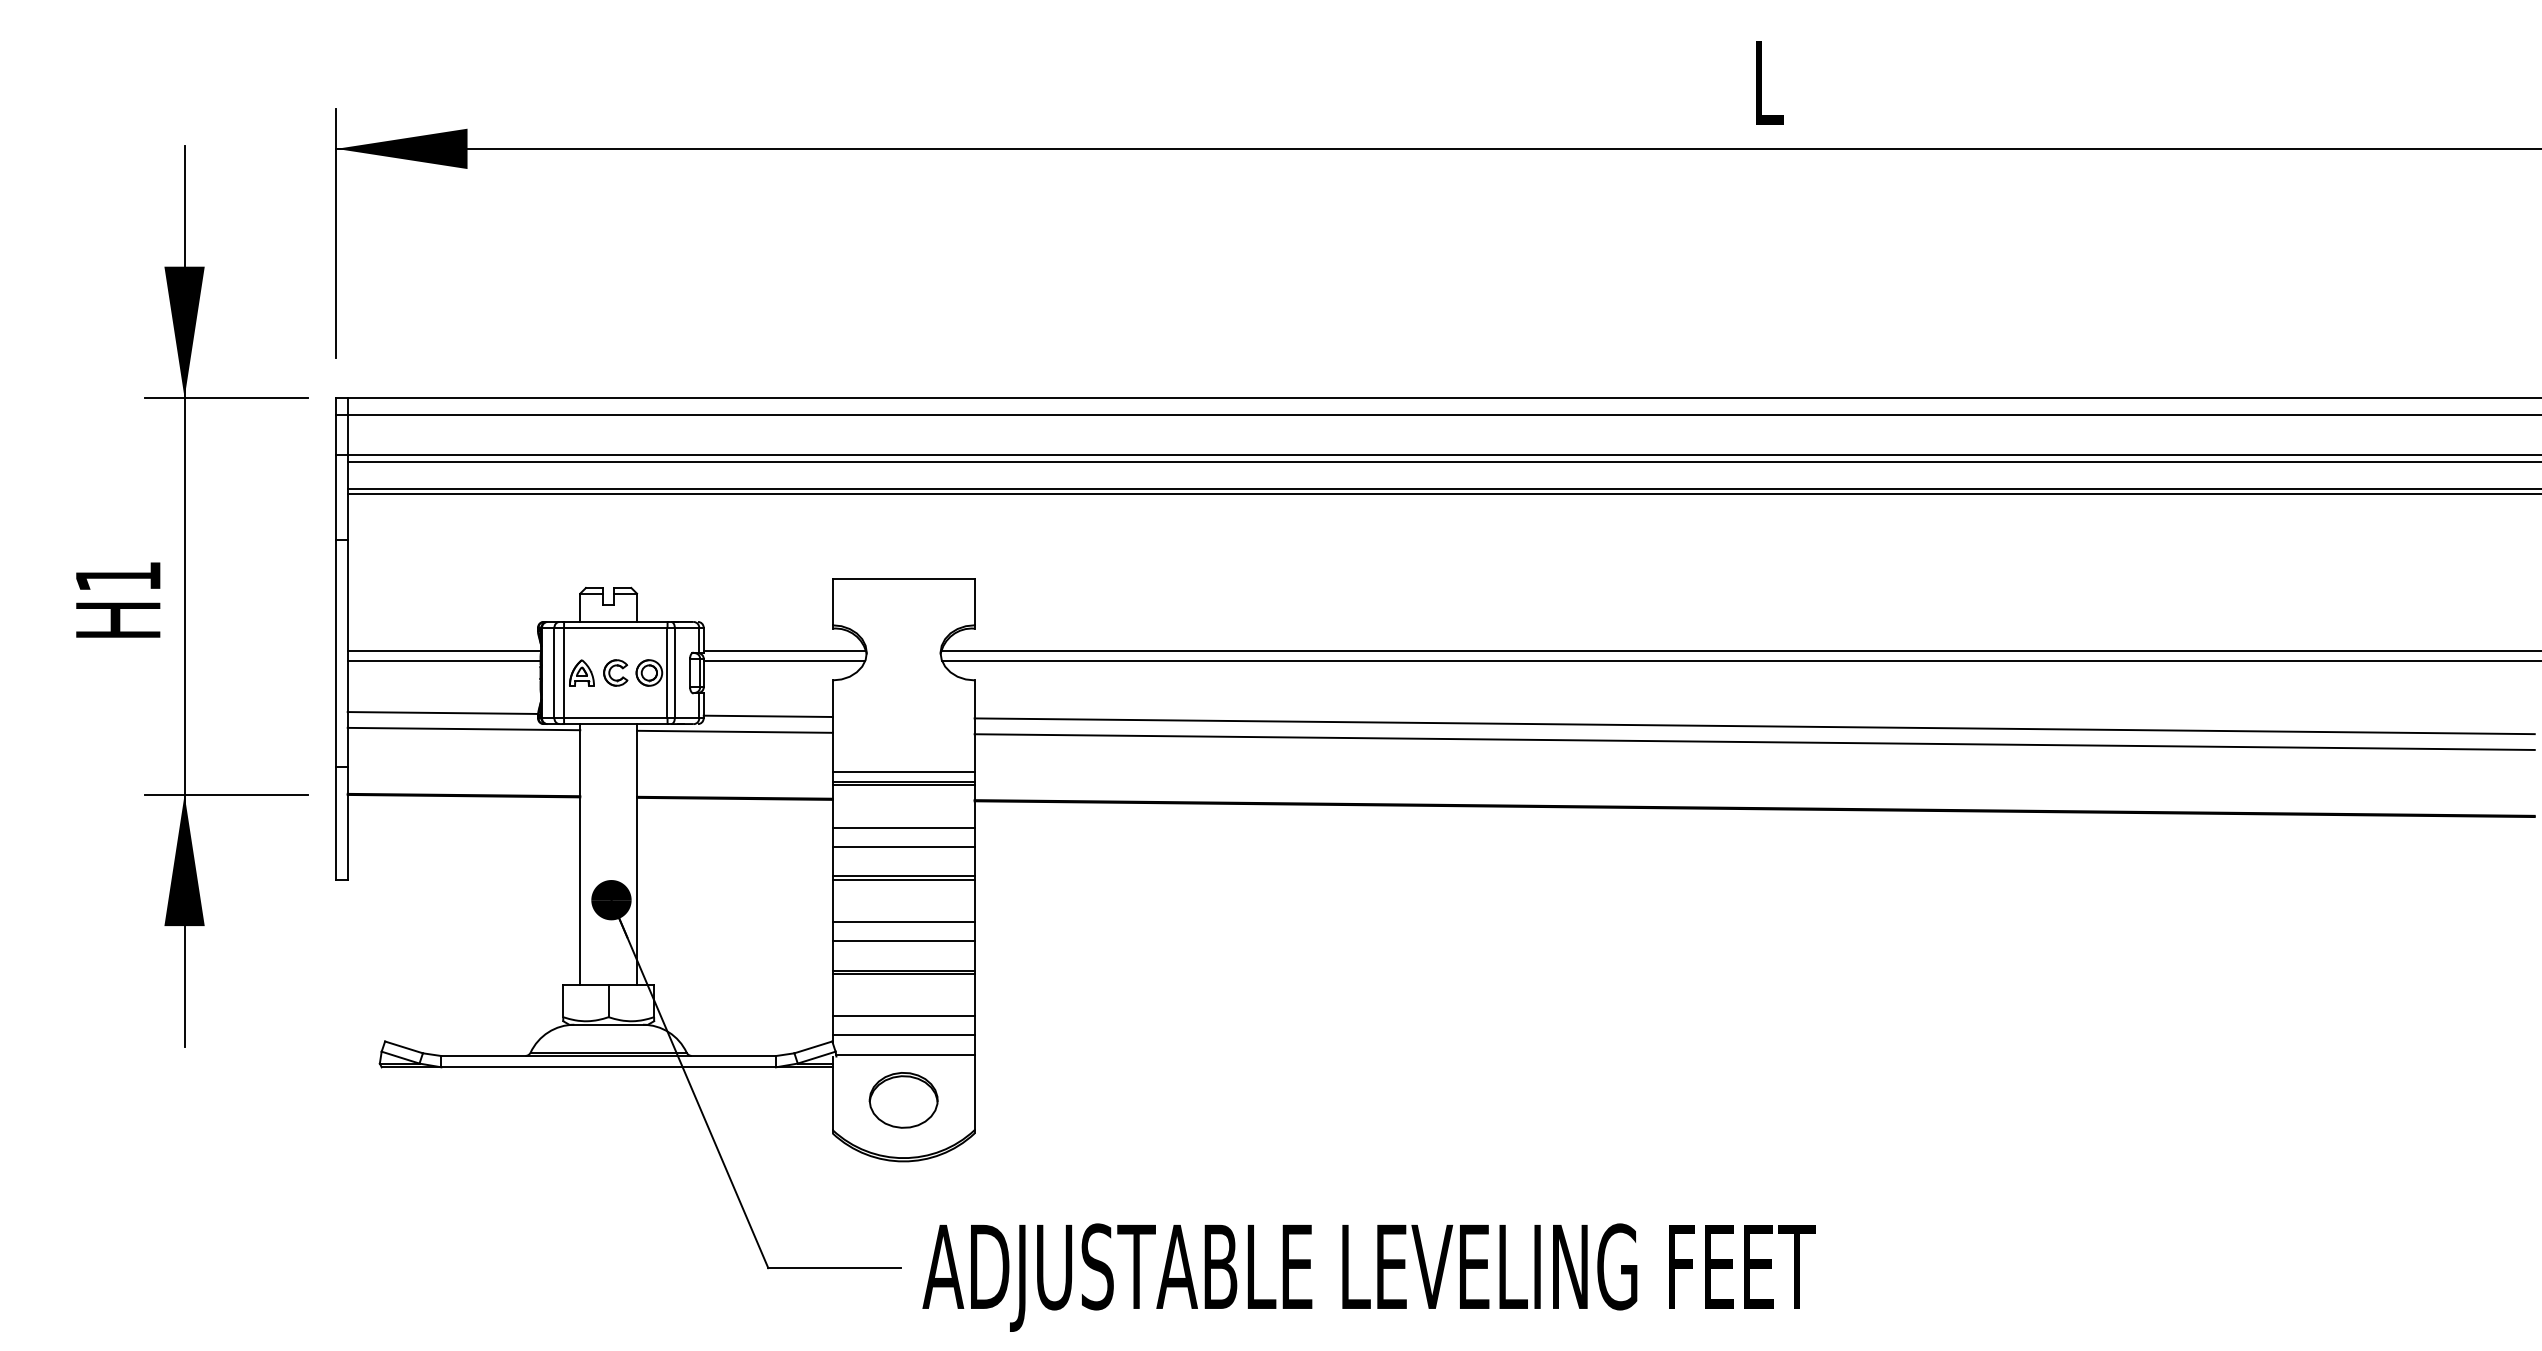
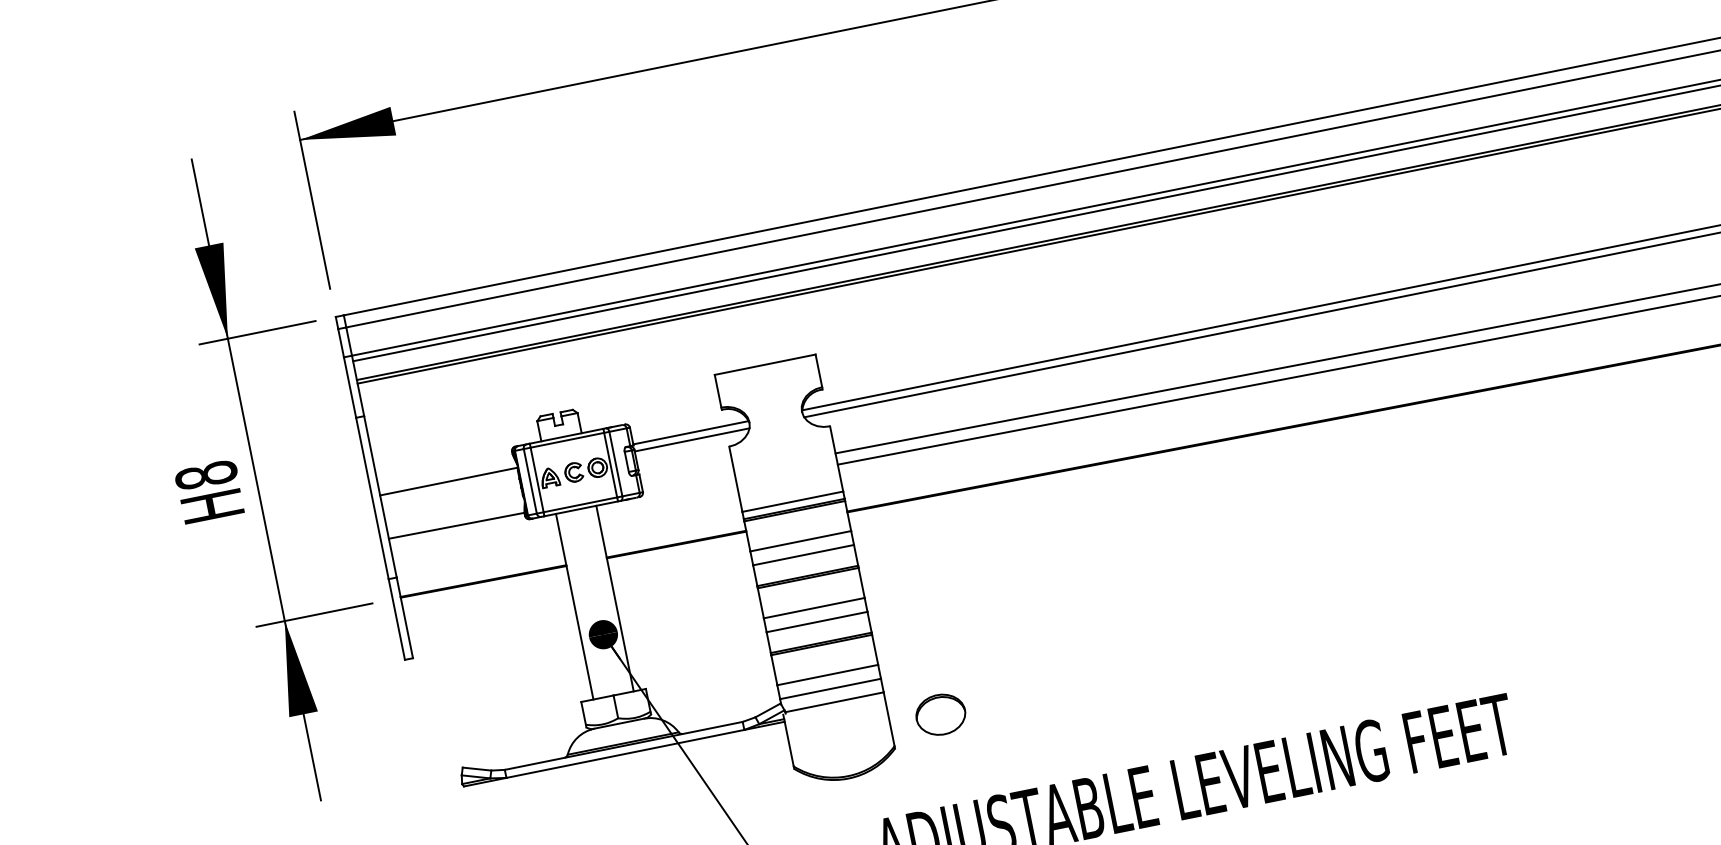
text: (117, 576) -> (205, 475), H1 -> H8
line: (443, 661) -> (449, 489), removed
line: (767, 716) -> (688, 481), removed
line: (463, 728) -> (473, 533), removed
line: (734, 731) -> (666, 497), removed
part: (903, 1100) -> (940, 714), moved

